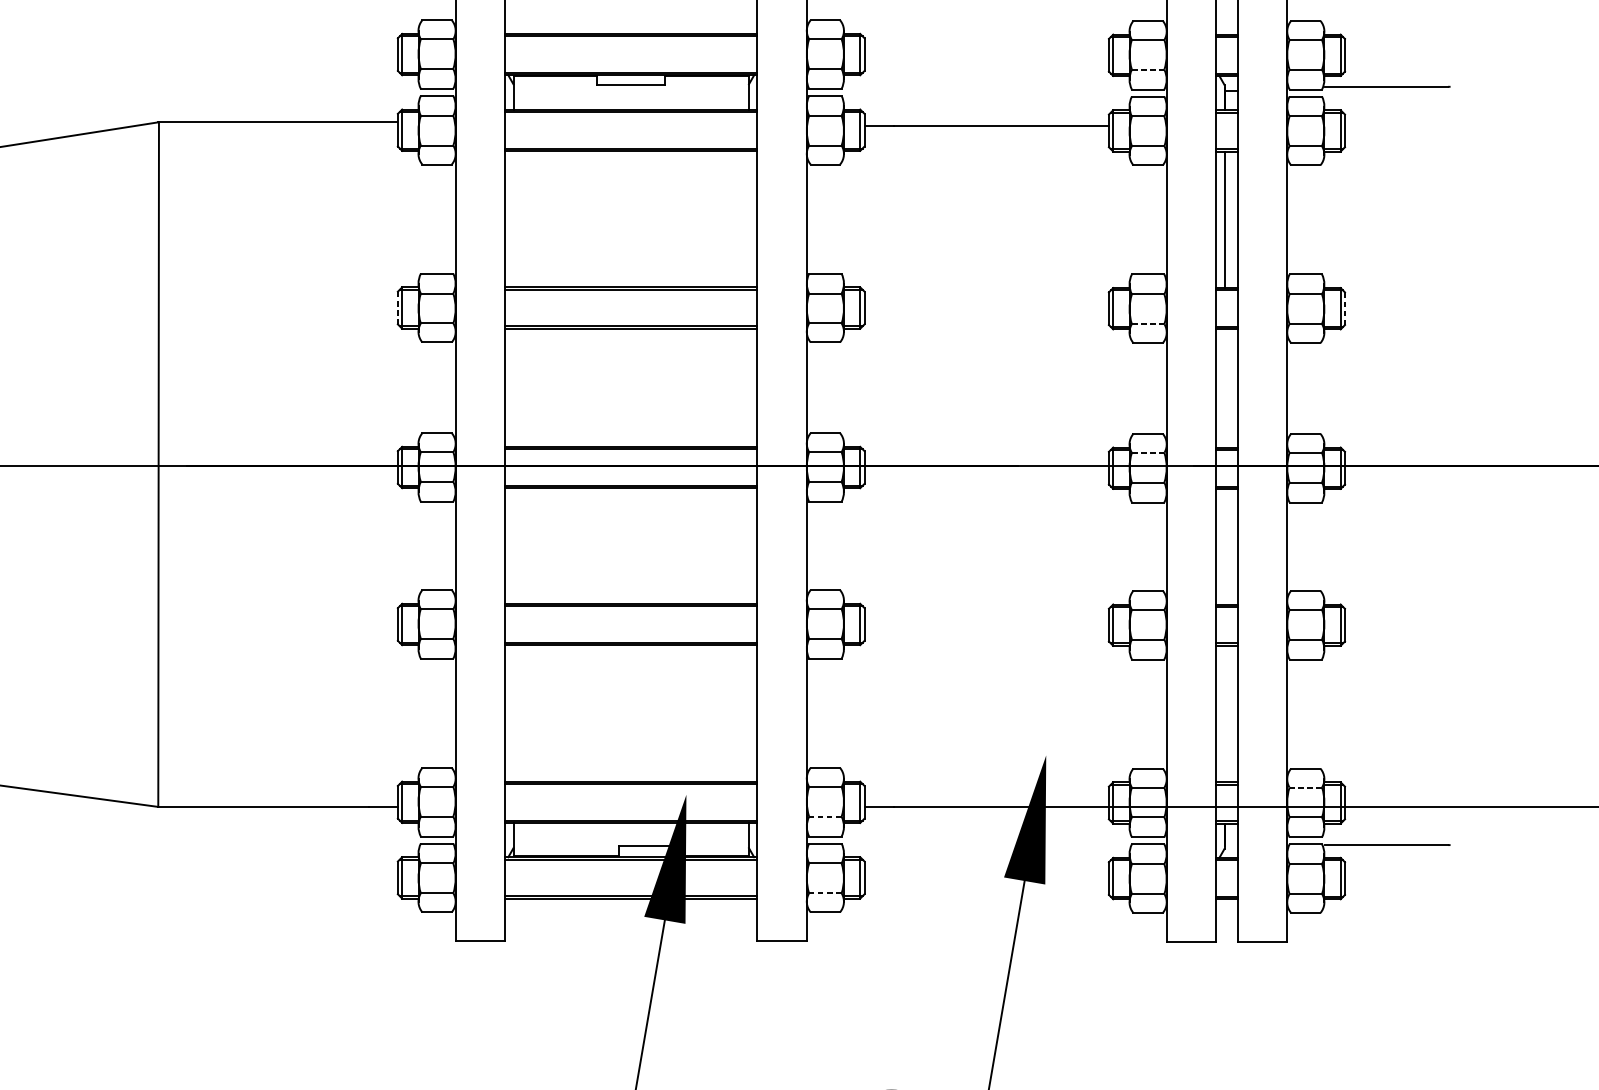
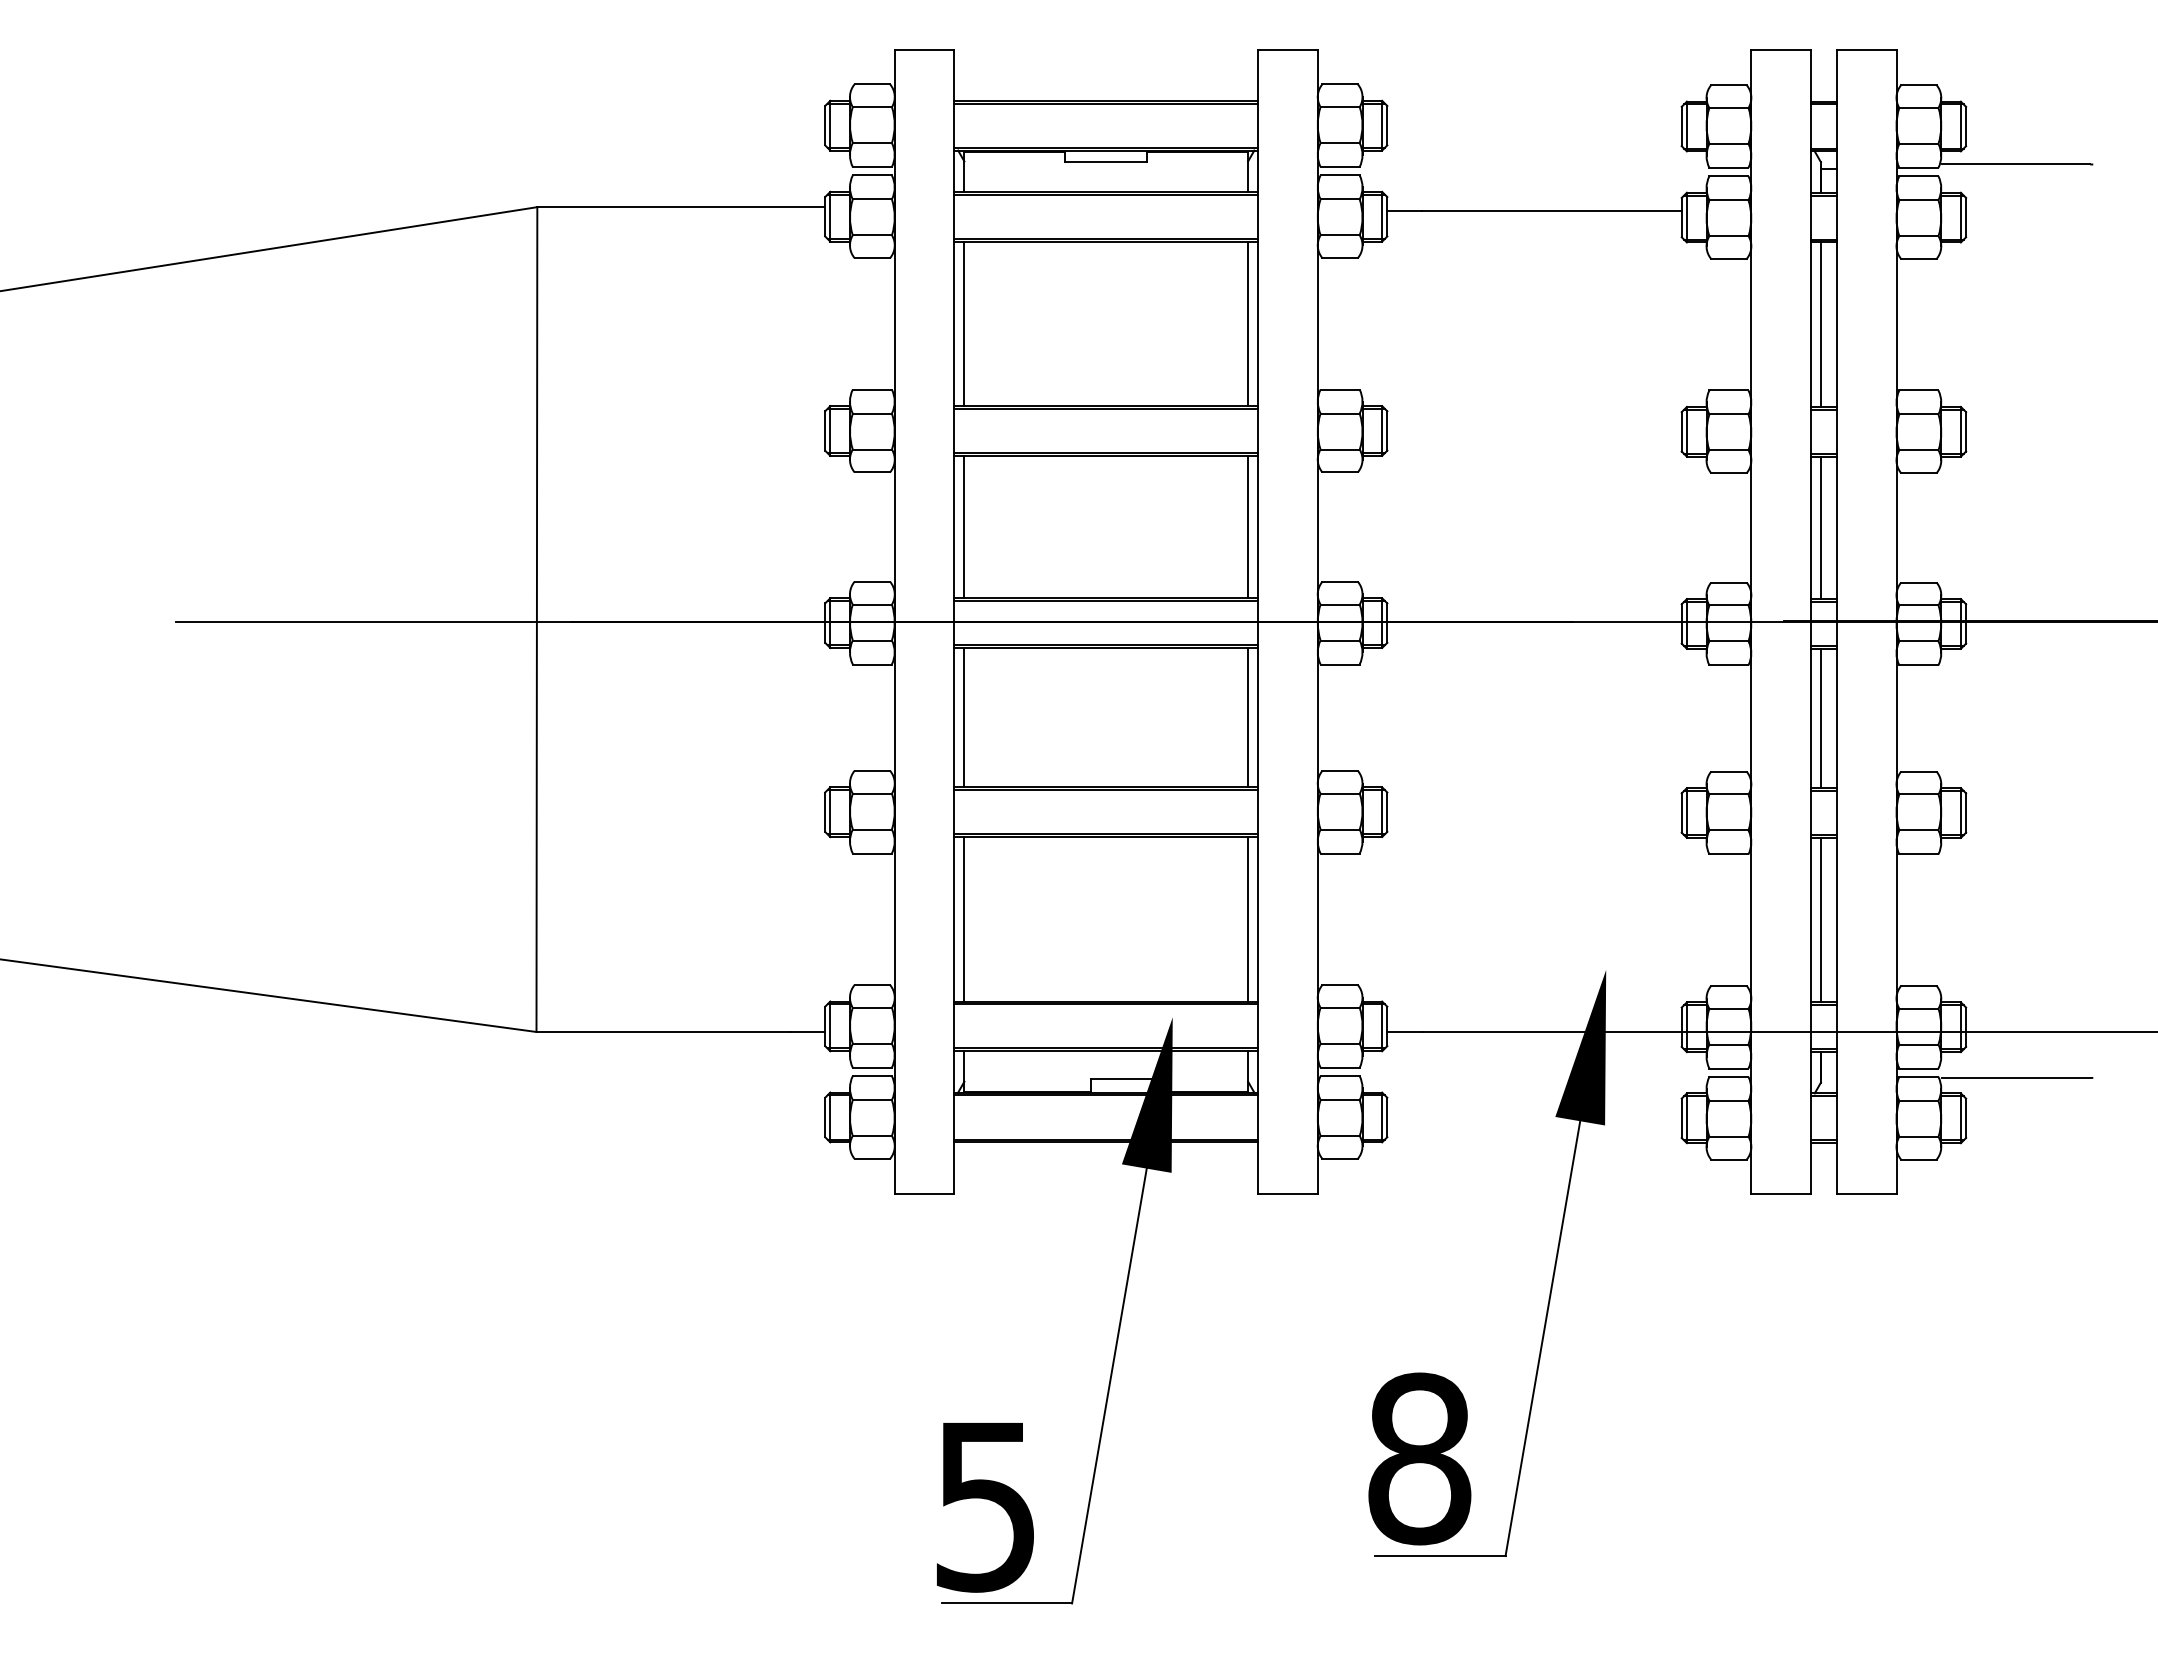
line: (1147, 69) -> (1728, 143), dashed -> solid
line: (513, 218) -> (964, 323), added
line: (749, 218) -> (1248, 323), added
line: (398, 307) -> (825, 430), dashed -> solid
line: (1345, 308) -> (1966, 431), dashed -> solid
line: (1147, 324) -> (1728, 450), dashed -> solid
line: (513, 387) -> (964, 526), added
line: (749, 387) -> (1248, 526), added
line: (1224, 388) -> (1820, 527), added
line: (1147, 452) -> (1728, 605), dashed -> solid
line: (513, 545) -> (964, 717), added
line: (749, 545) -> (1248, 717), added
line: (1224, 546) -> (1820, 718), added
line: (513, 713) -> (964, 919), added
line: (749, 713) -> (1248, 919), added
line: (1224, 713) -> (1820, 919), added
line: (1305, 787) -> (1918, 1008), dashed -> solid
line: (825, 816) -> (1340, 1043), dashed -> solid
line: (825, 893) -> (1340, 1136), dashed -> solid

